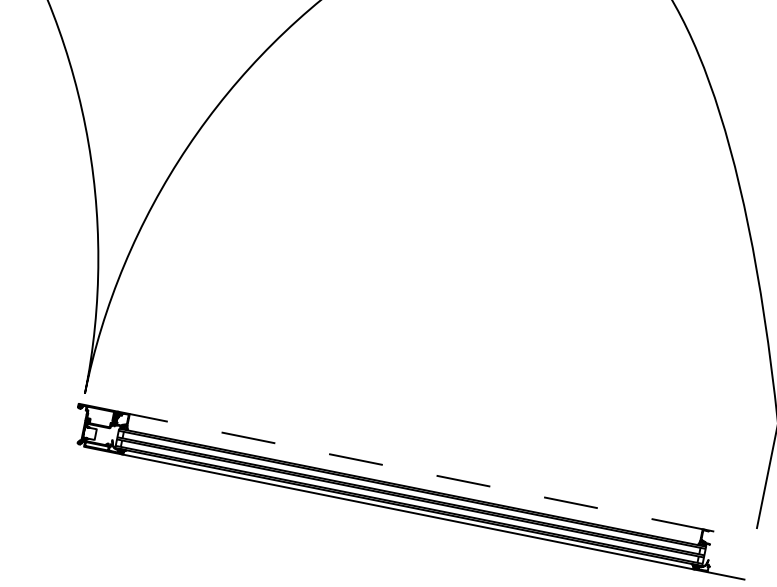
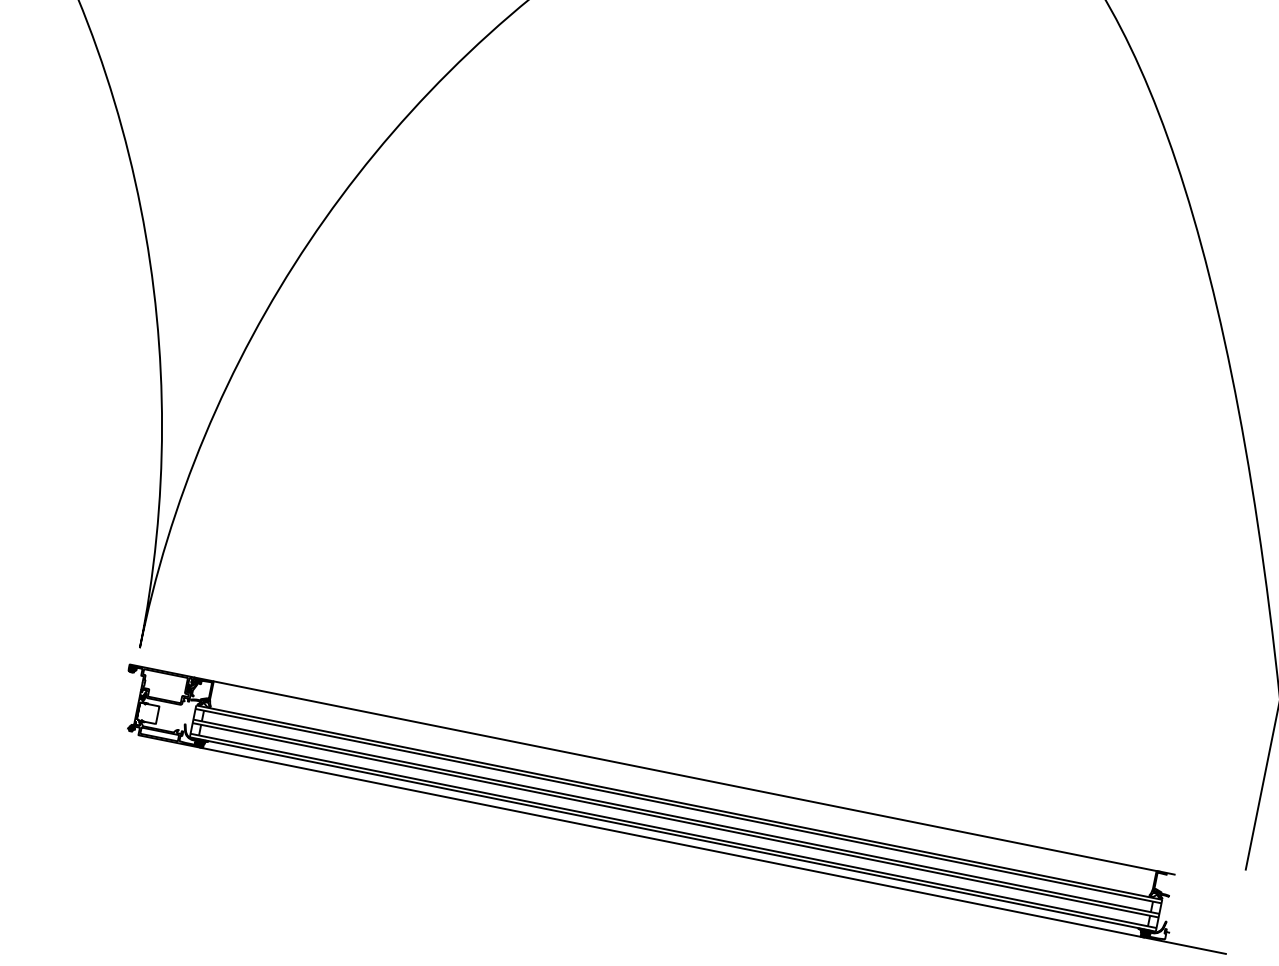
line: (417, 471) -> (687, 775), dashed -> solid

